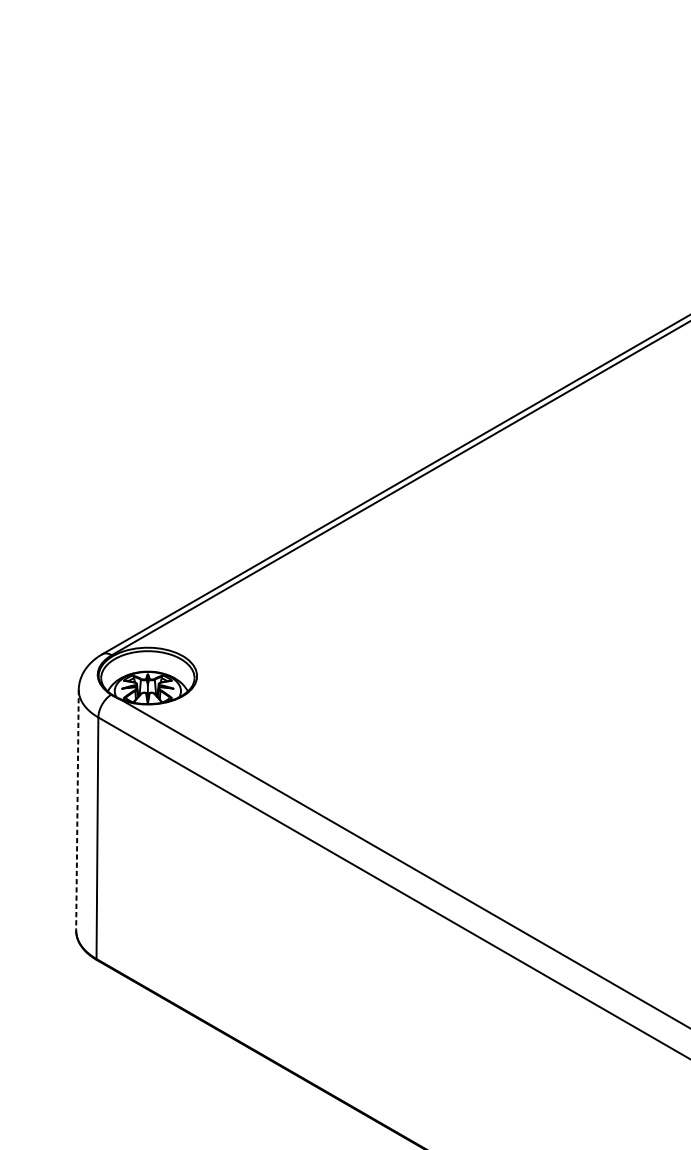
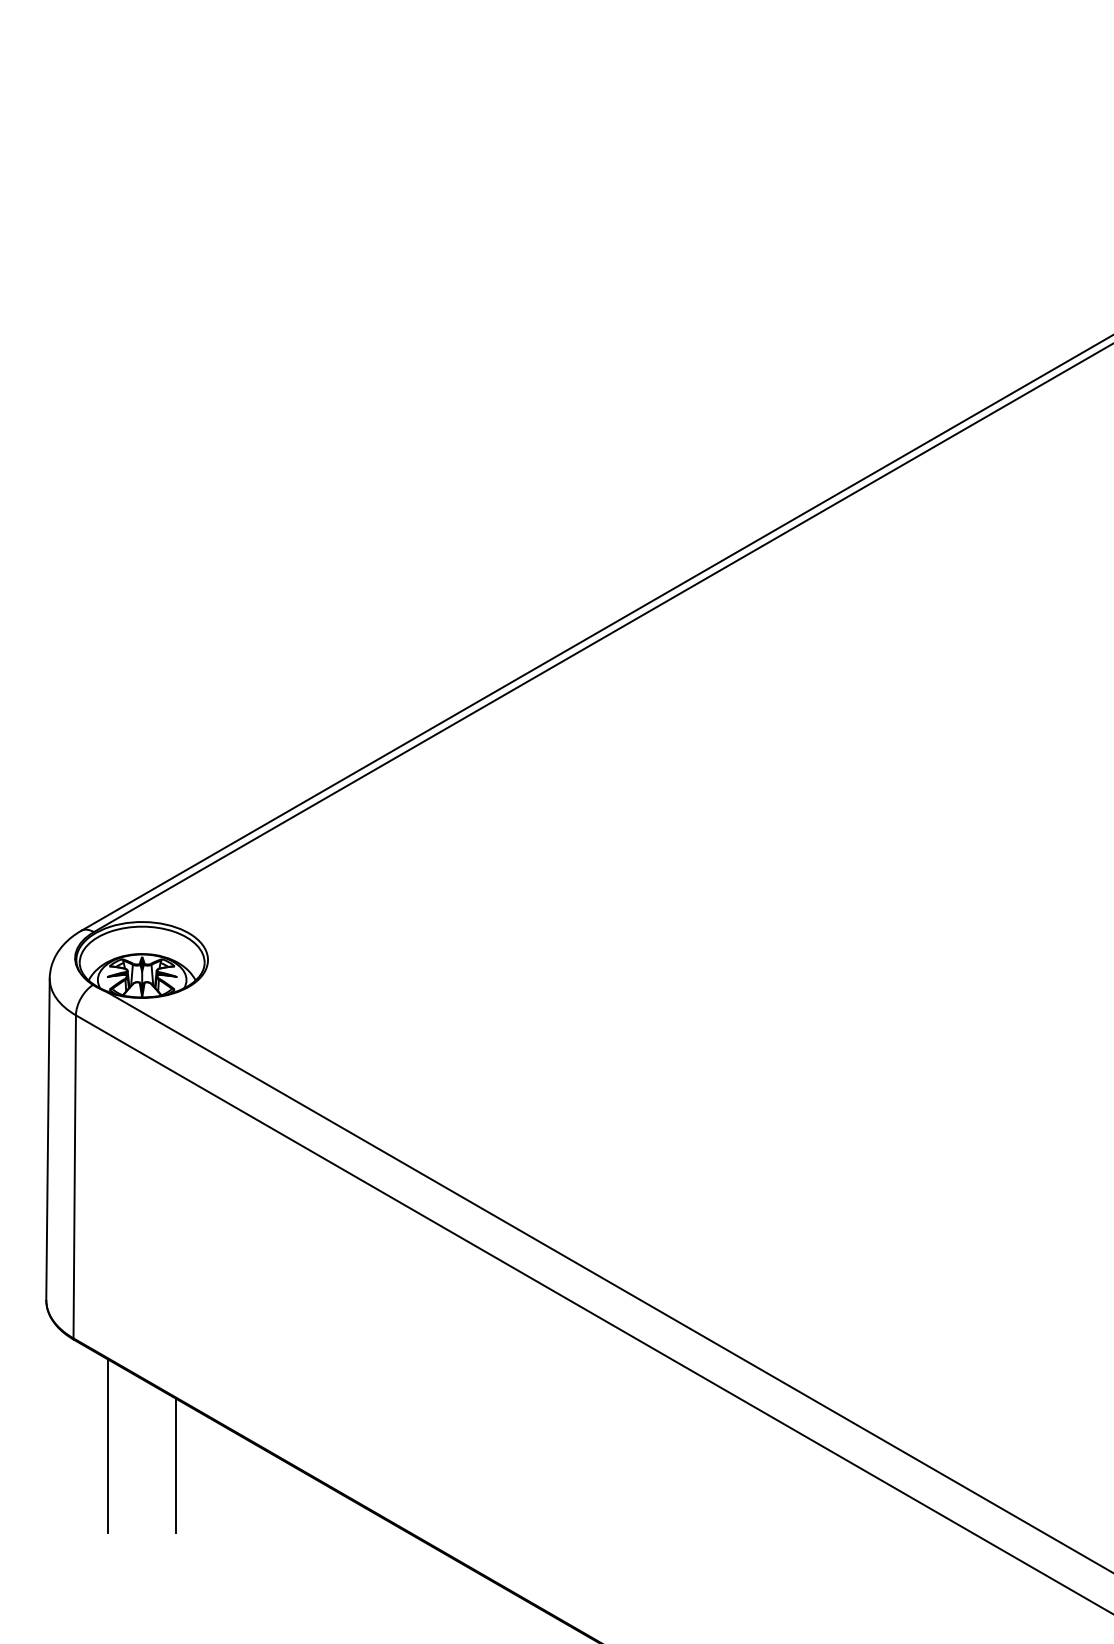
line: (77, 810) -> (48, 1139), dashed -> solid
line: (122, 1039) -> (108, 1445), added
line: (172, 1054) -> (175, 1465), added

